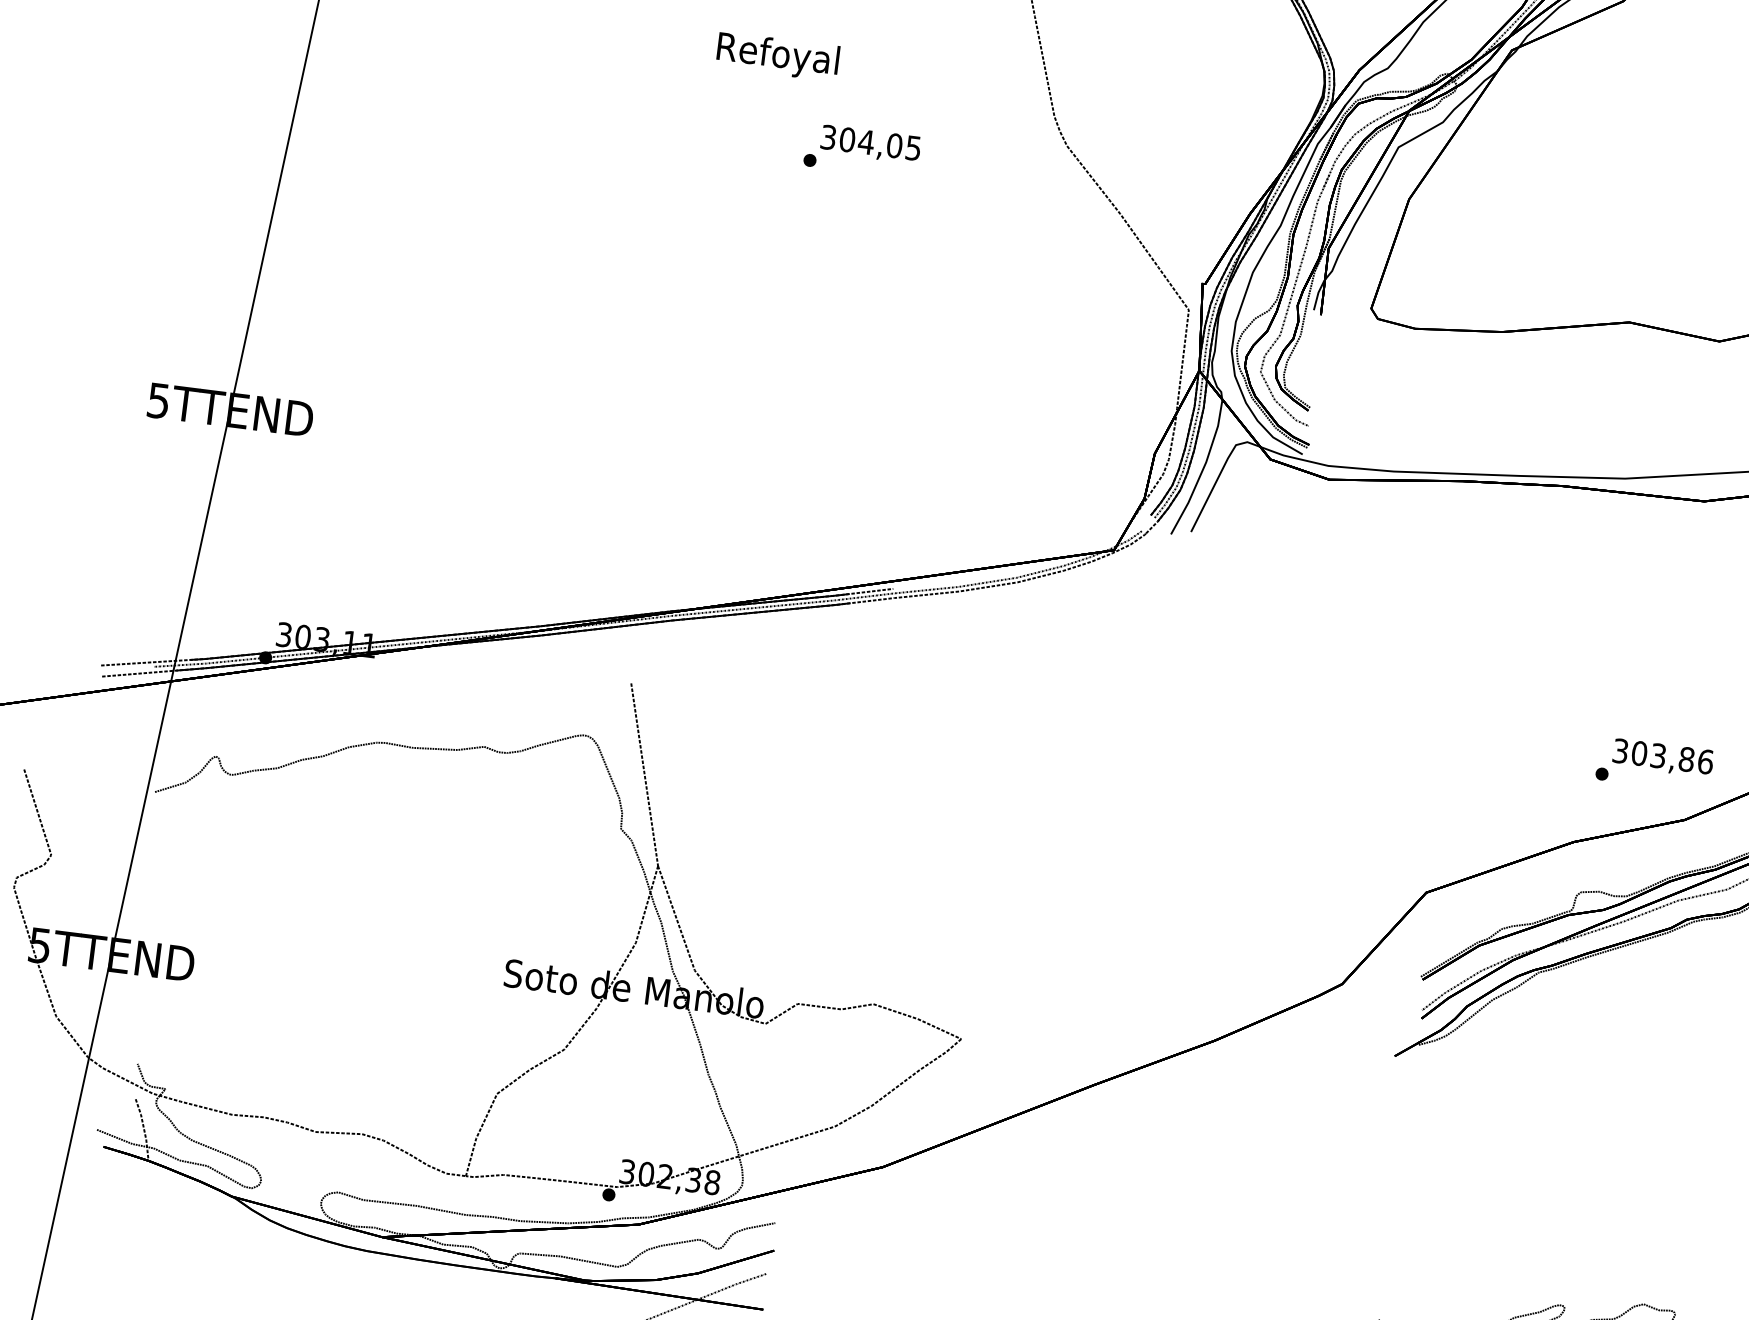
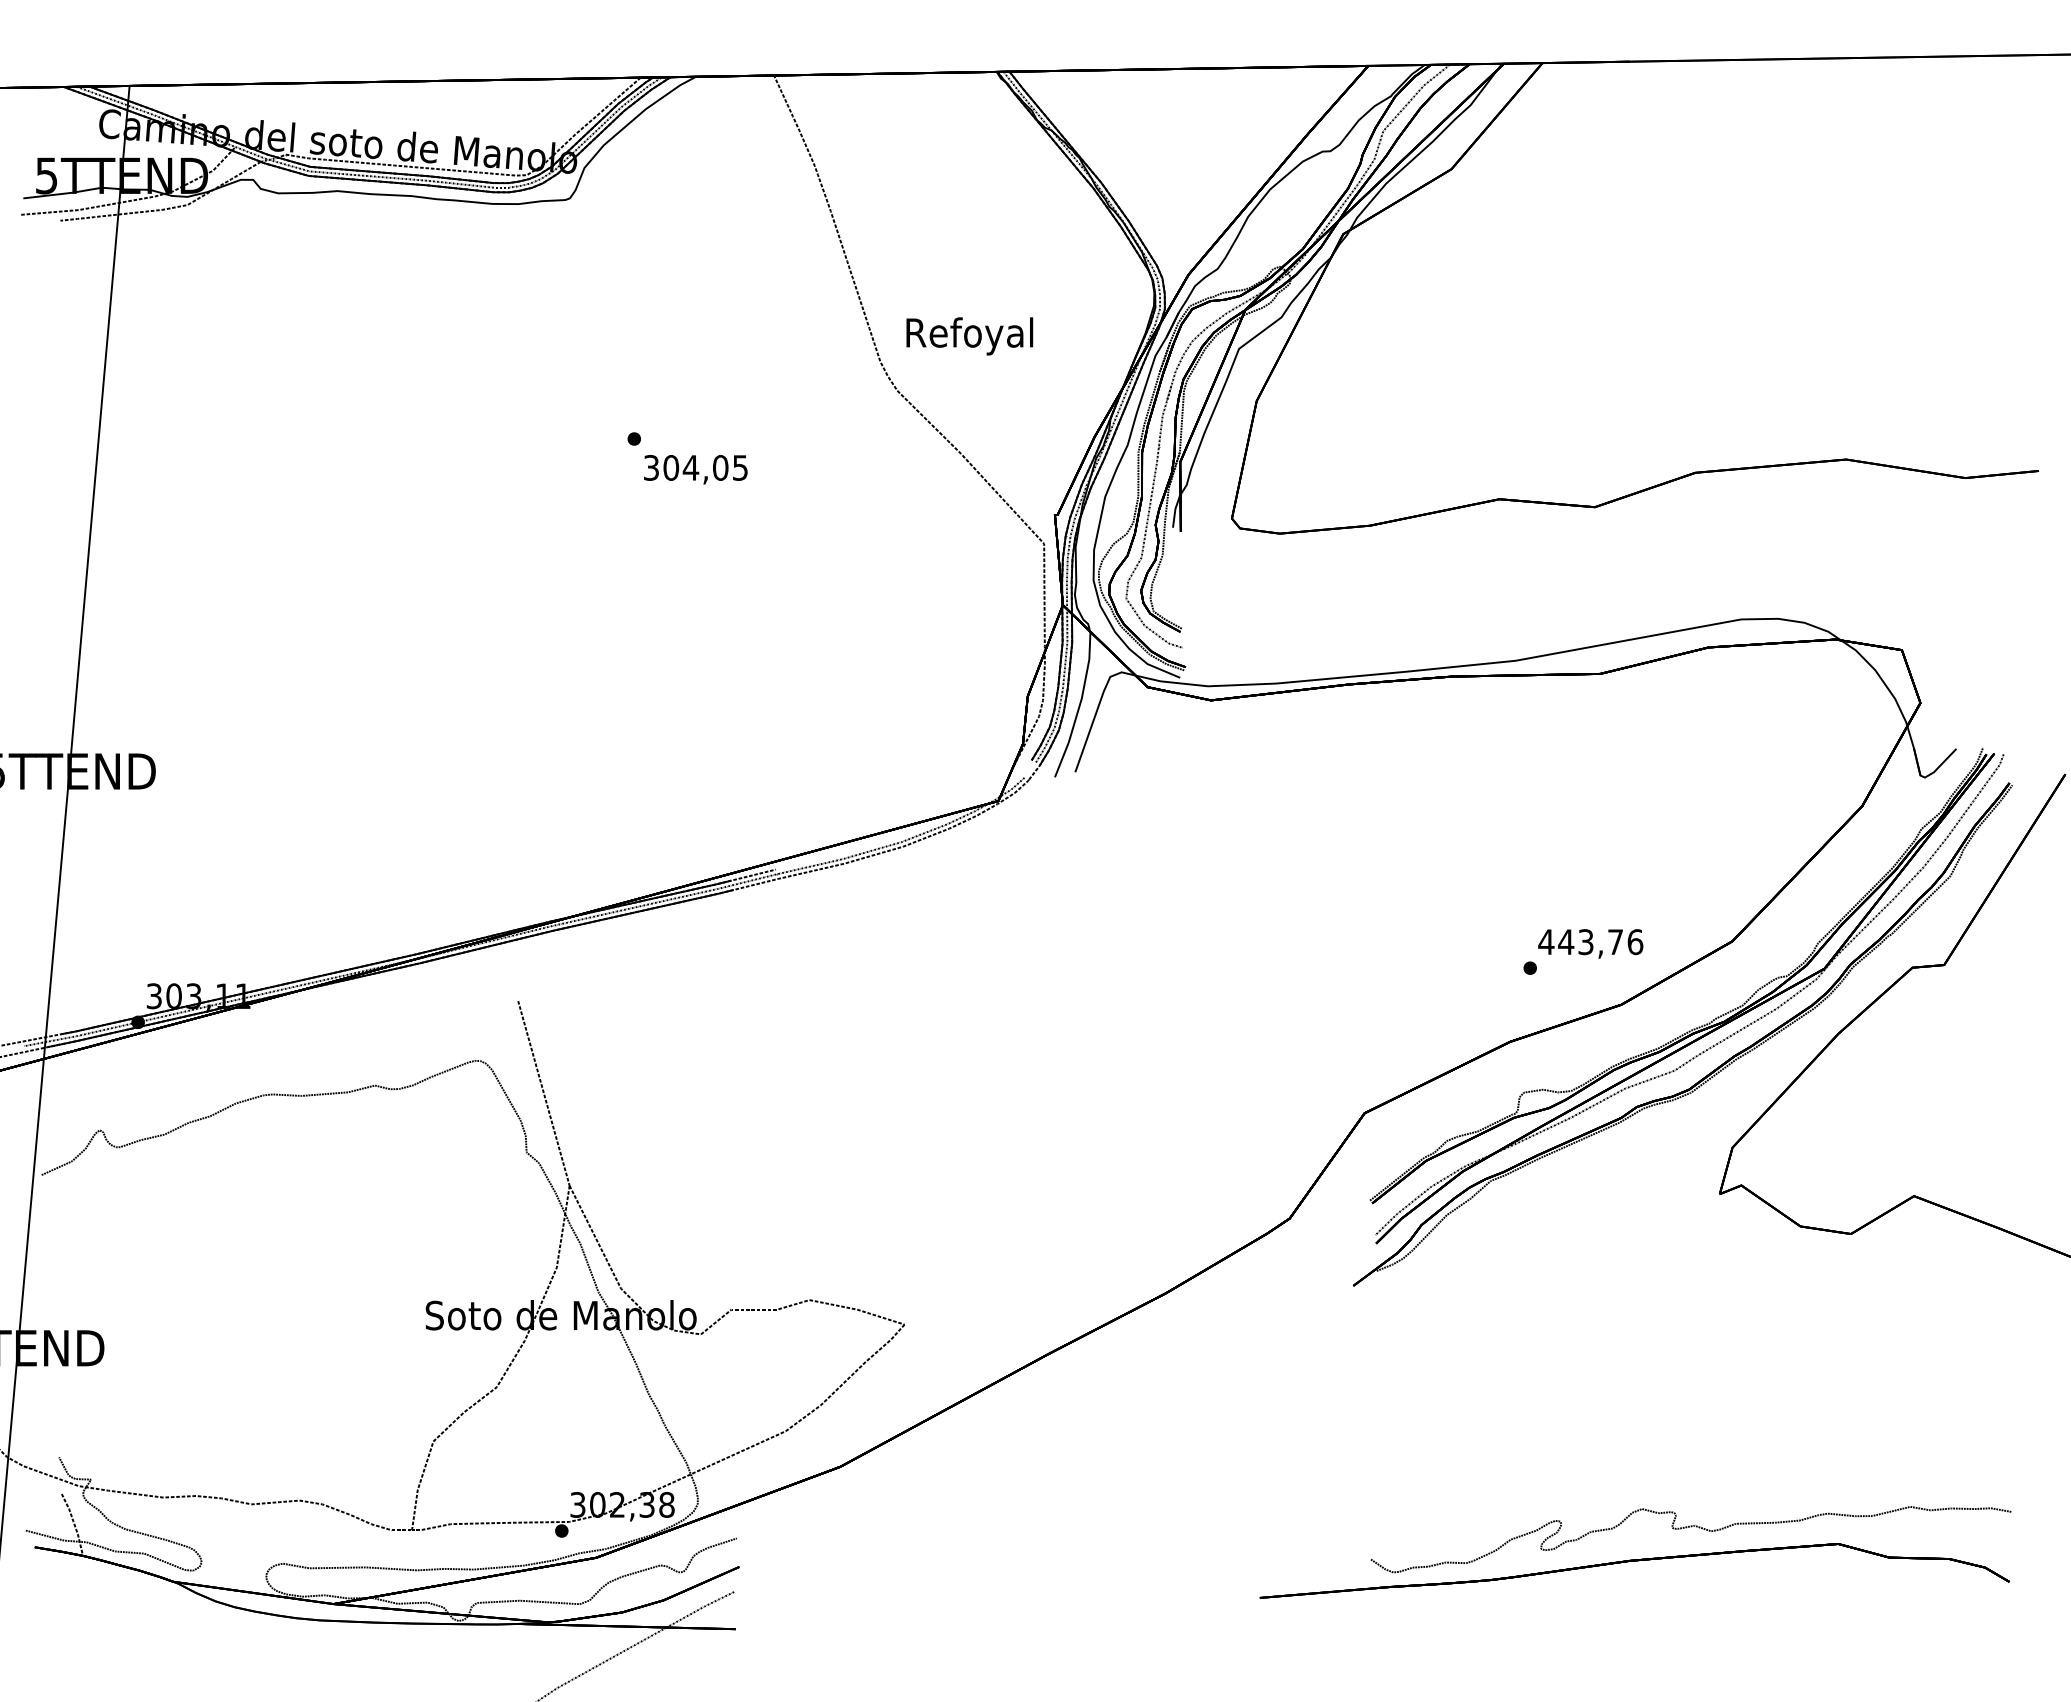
text: (777, 56) -> (969, 336), moved
text: (870, 144) -> (695, 469), moved
text: (1653, 755) -> (1580, 942), 303,86 -> 443,76

